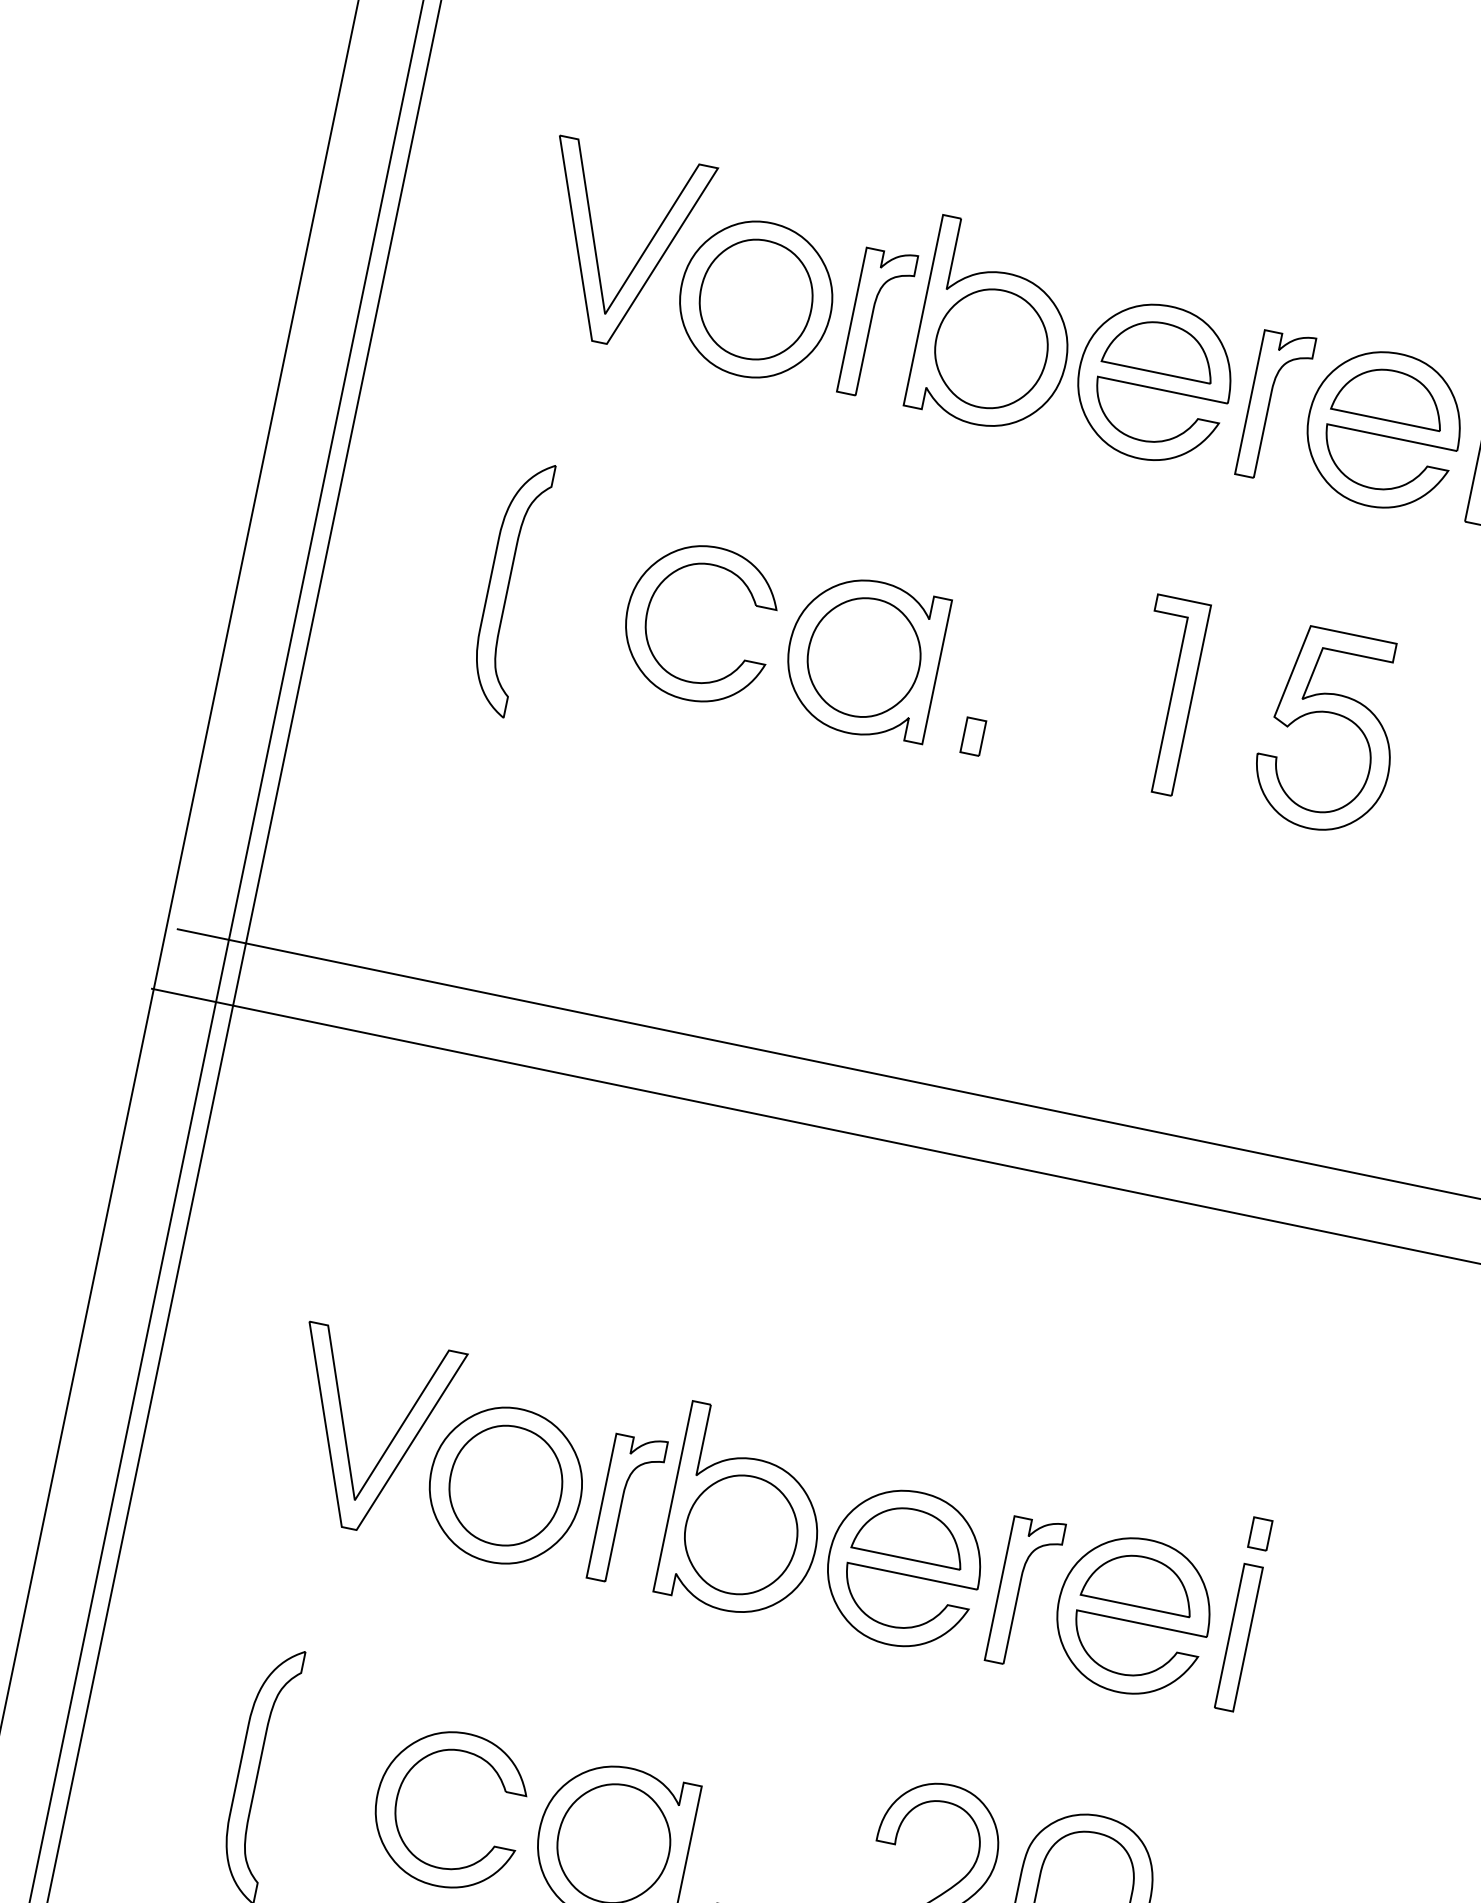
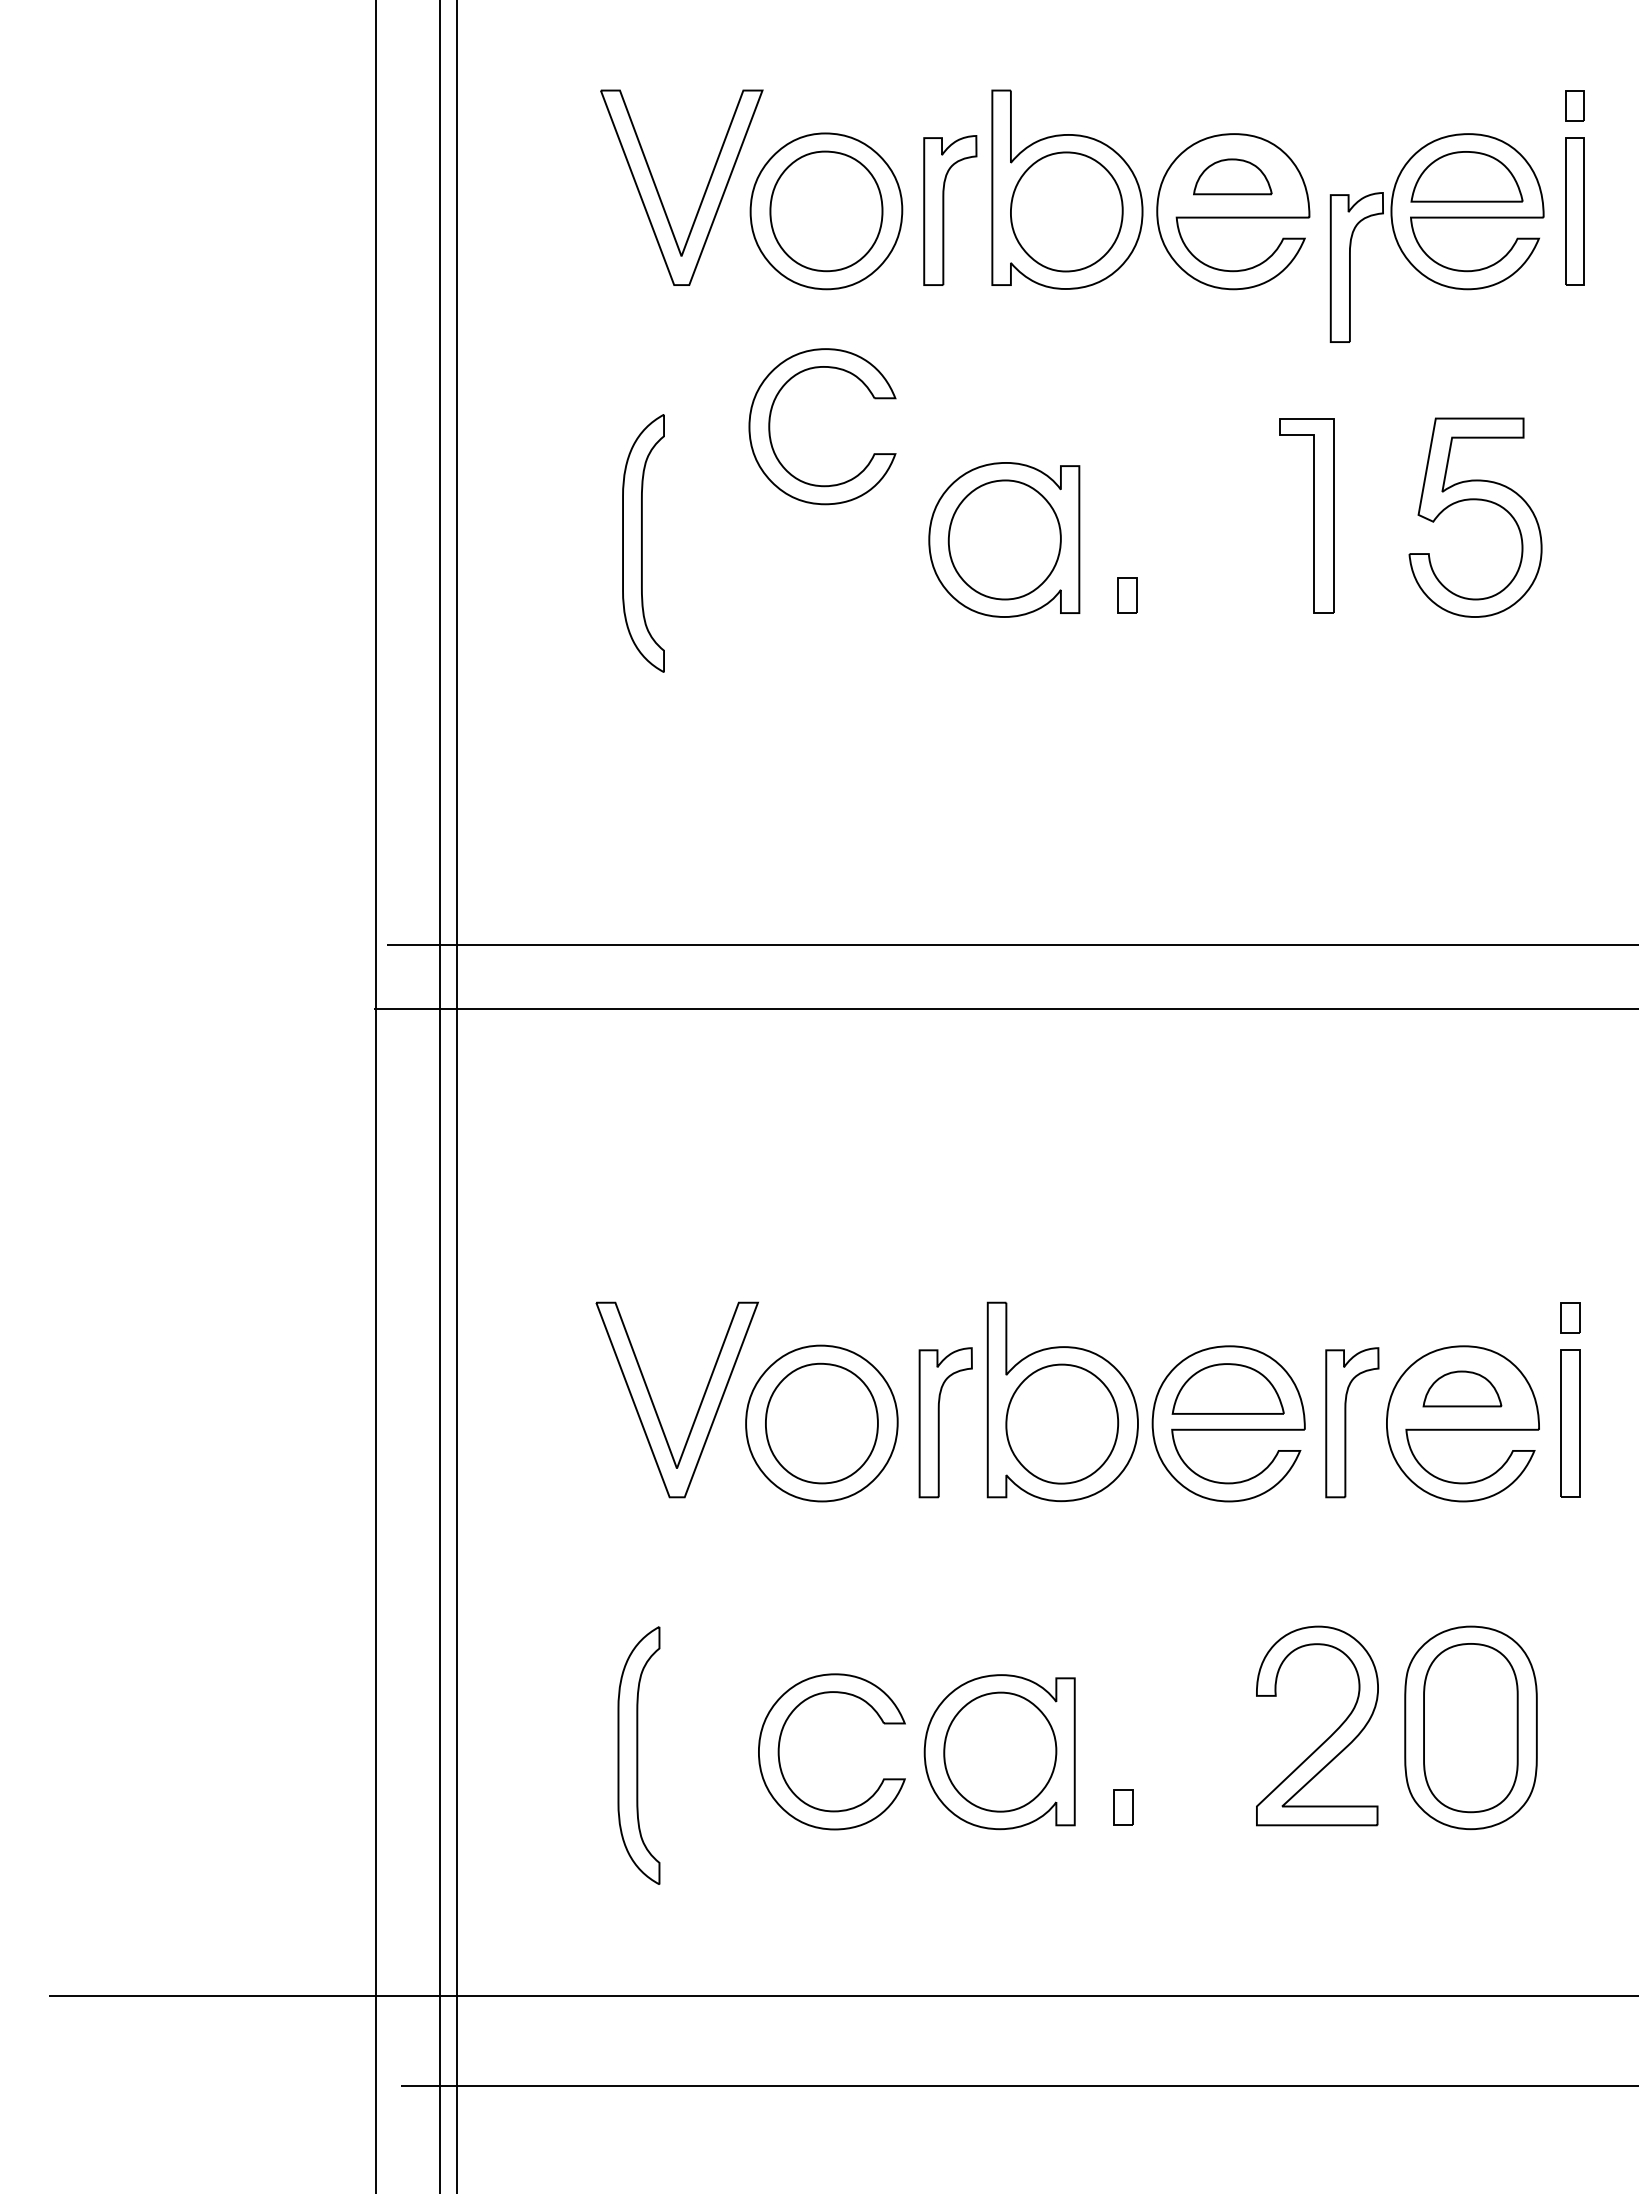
part: (1160, 347) -> (1232, 176), size x0.7
part: (1275, 406) -> (1356, 267), moved
part: (648, 612) -> (770, 426), moved
part: (1140, 1581) -> (1462, 1388), size x0.7

